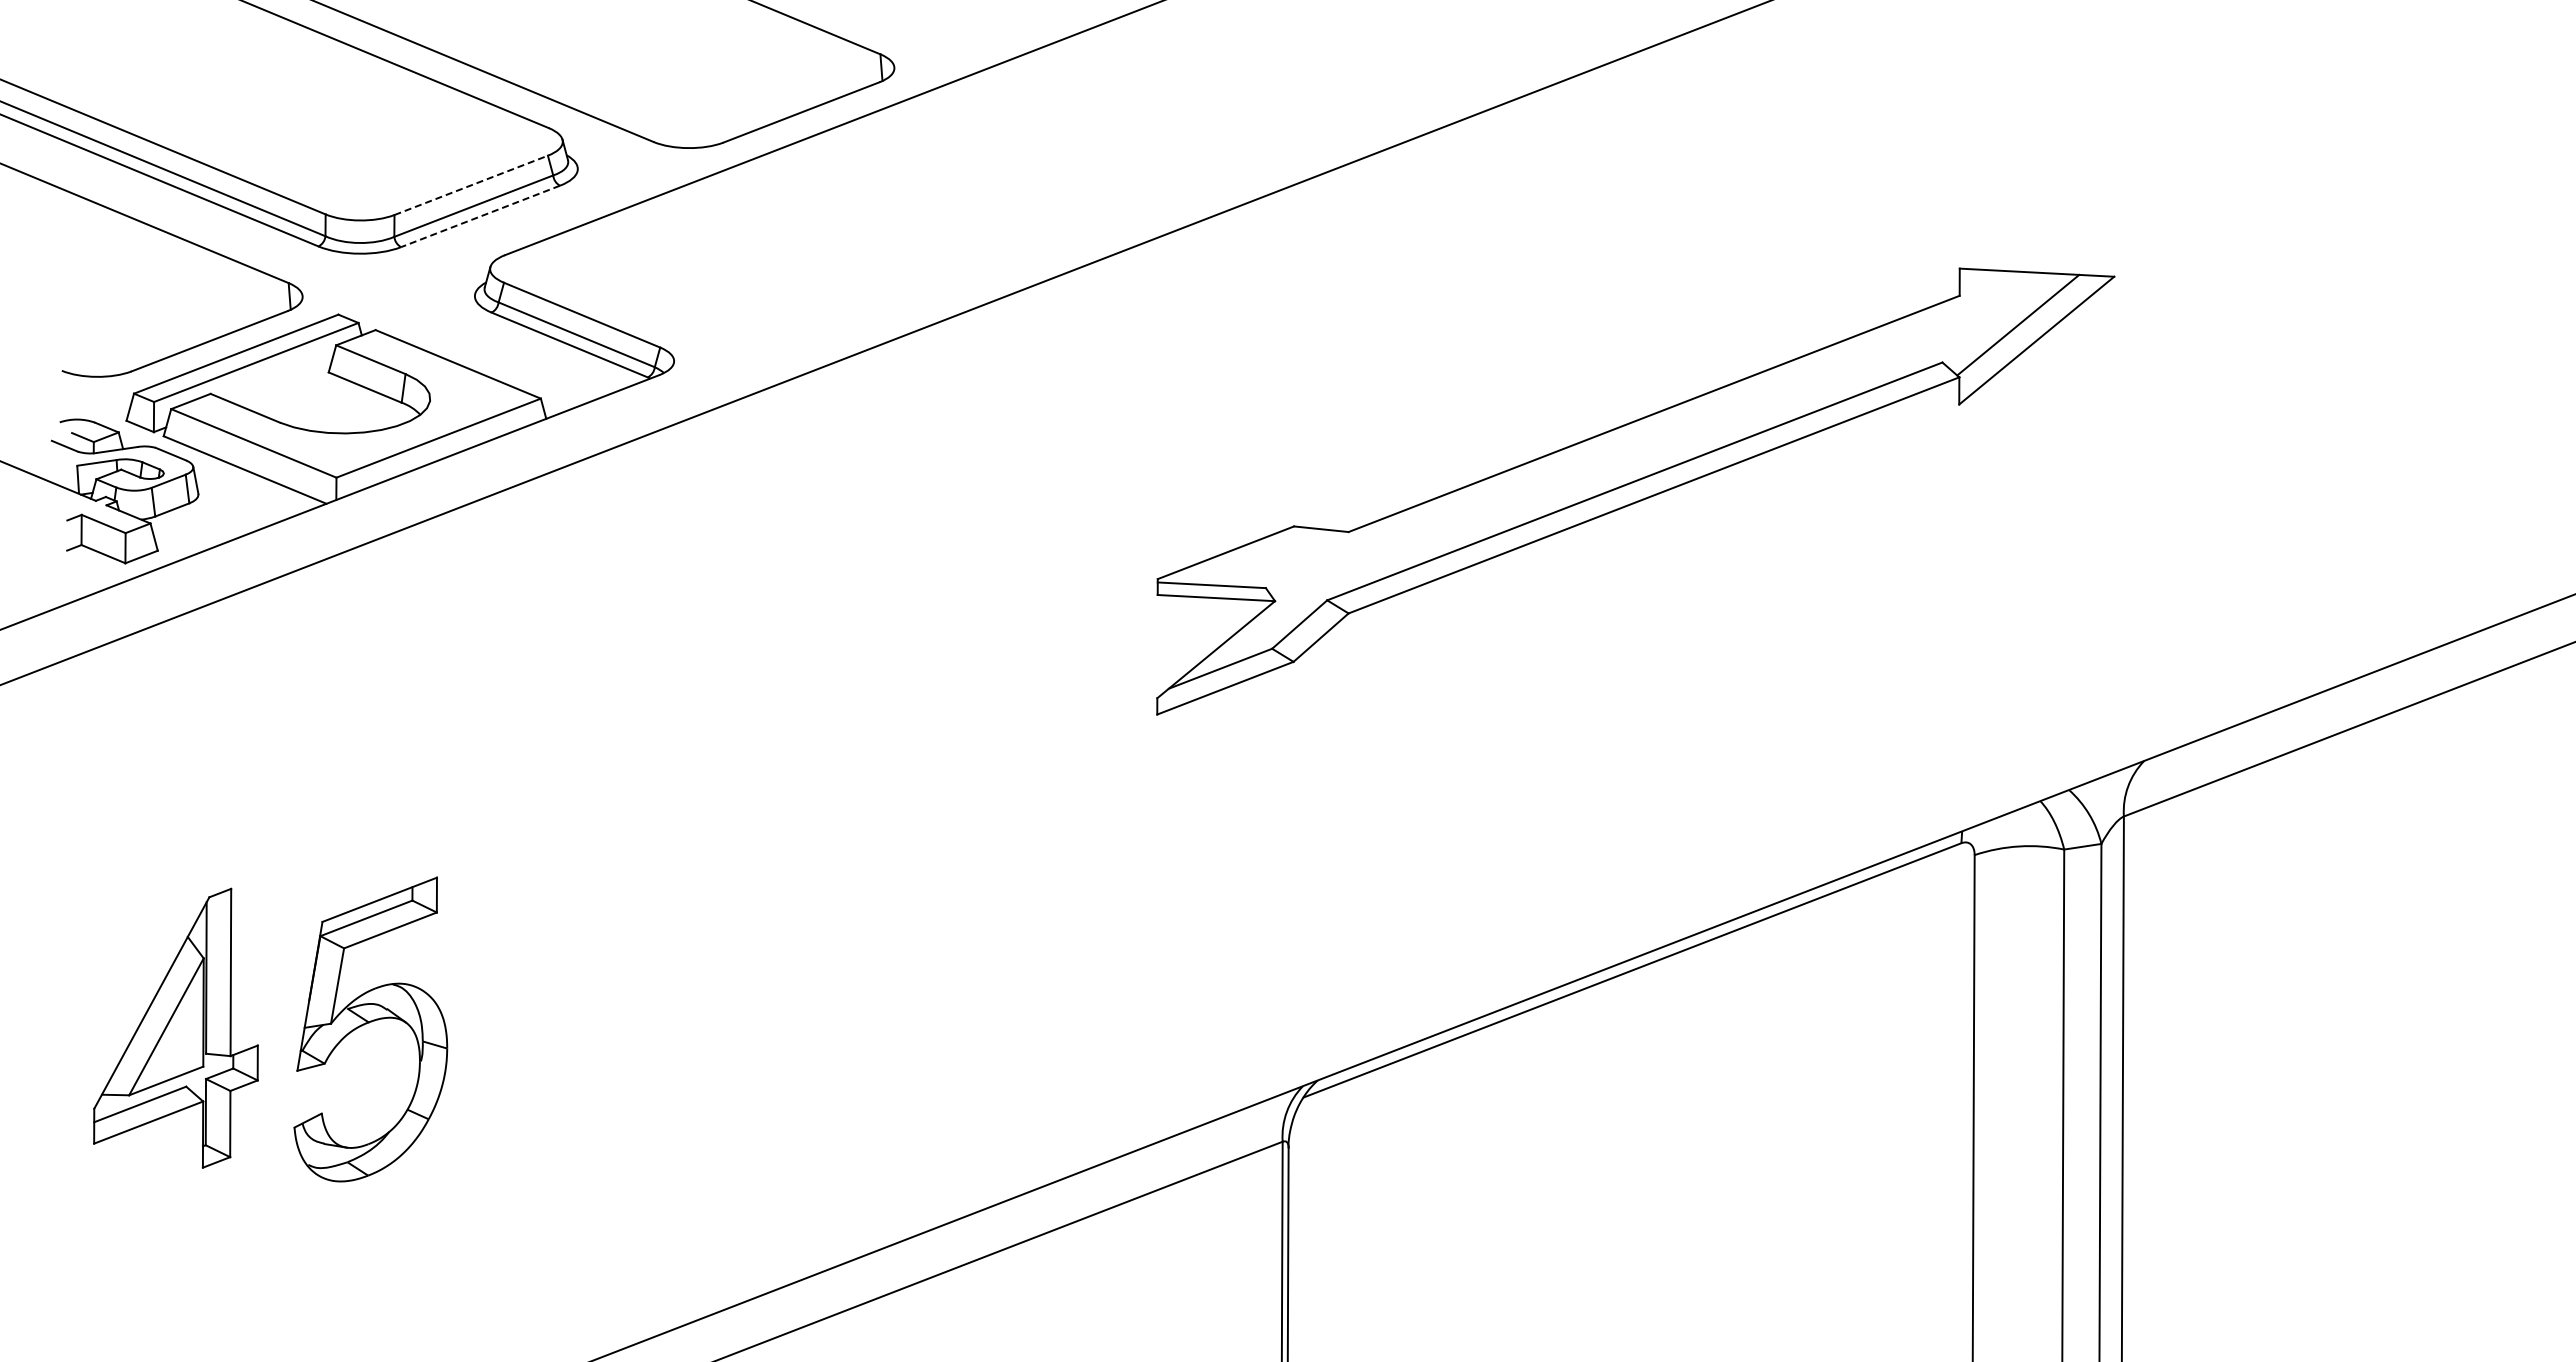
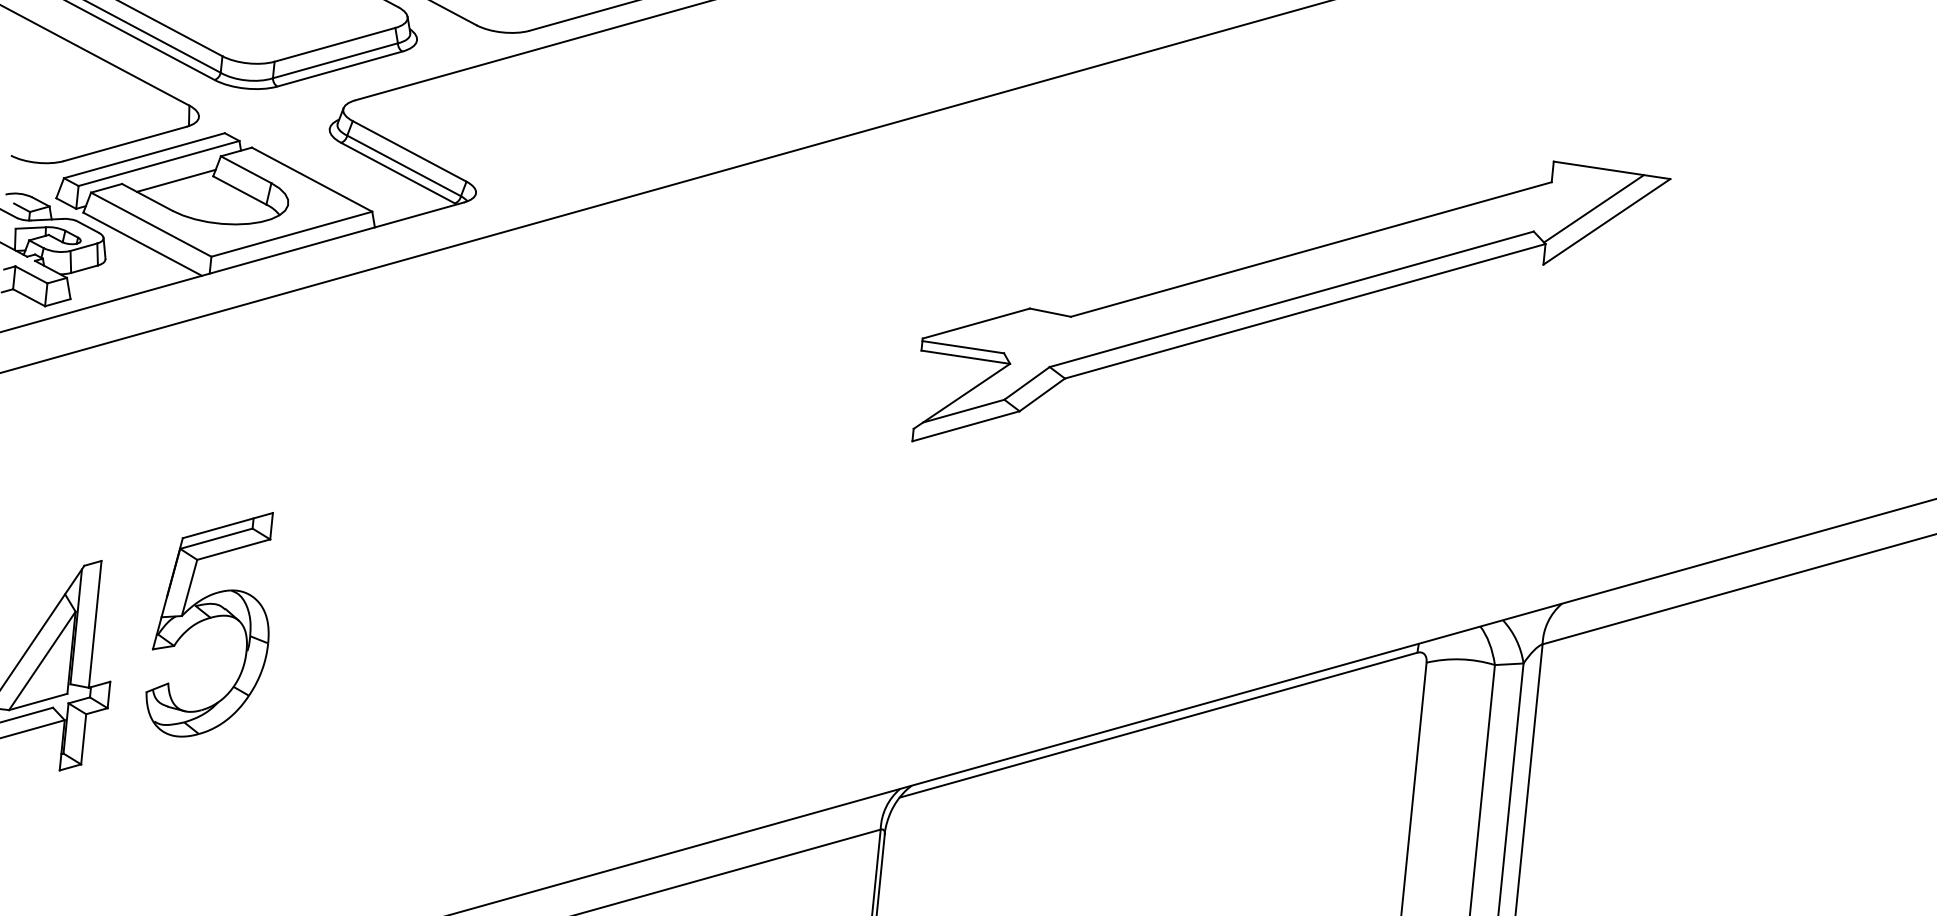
line: (471, 185) -> (335, 44), dashed -> solid
line: (480, 216) -> (339, 69), dashed -> solid
line: (281, 382) -> (176, 180), added
part: (1635, 491) -> (1291, 307), moved
part: (369, 1023) -> (211, 618), moved

